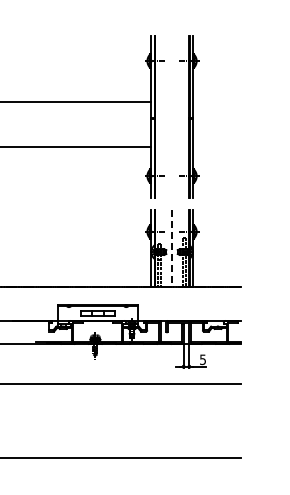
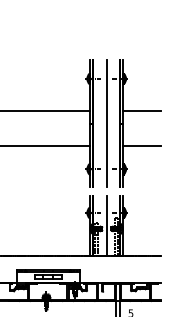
line: (216, 101) -> (141, 110), added
line: (172, 117) -> (107, 123), added
line: (216, 146) -> (141, 145), added
line: (172, 248) -> (107, 226), dashed -> solid

